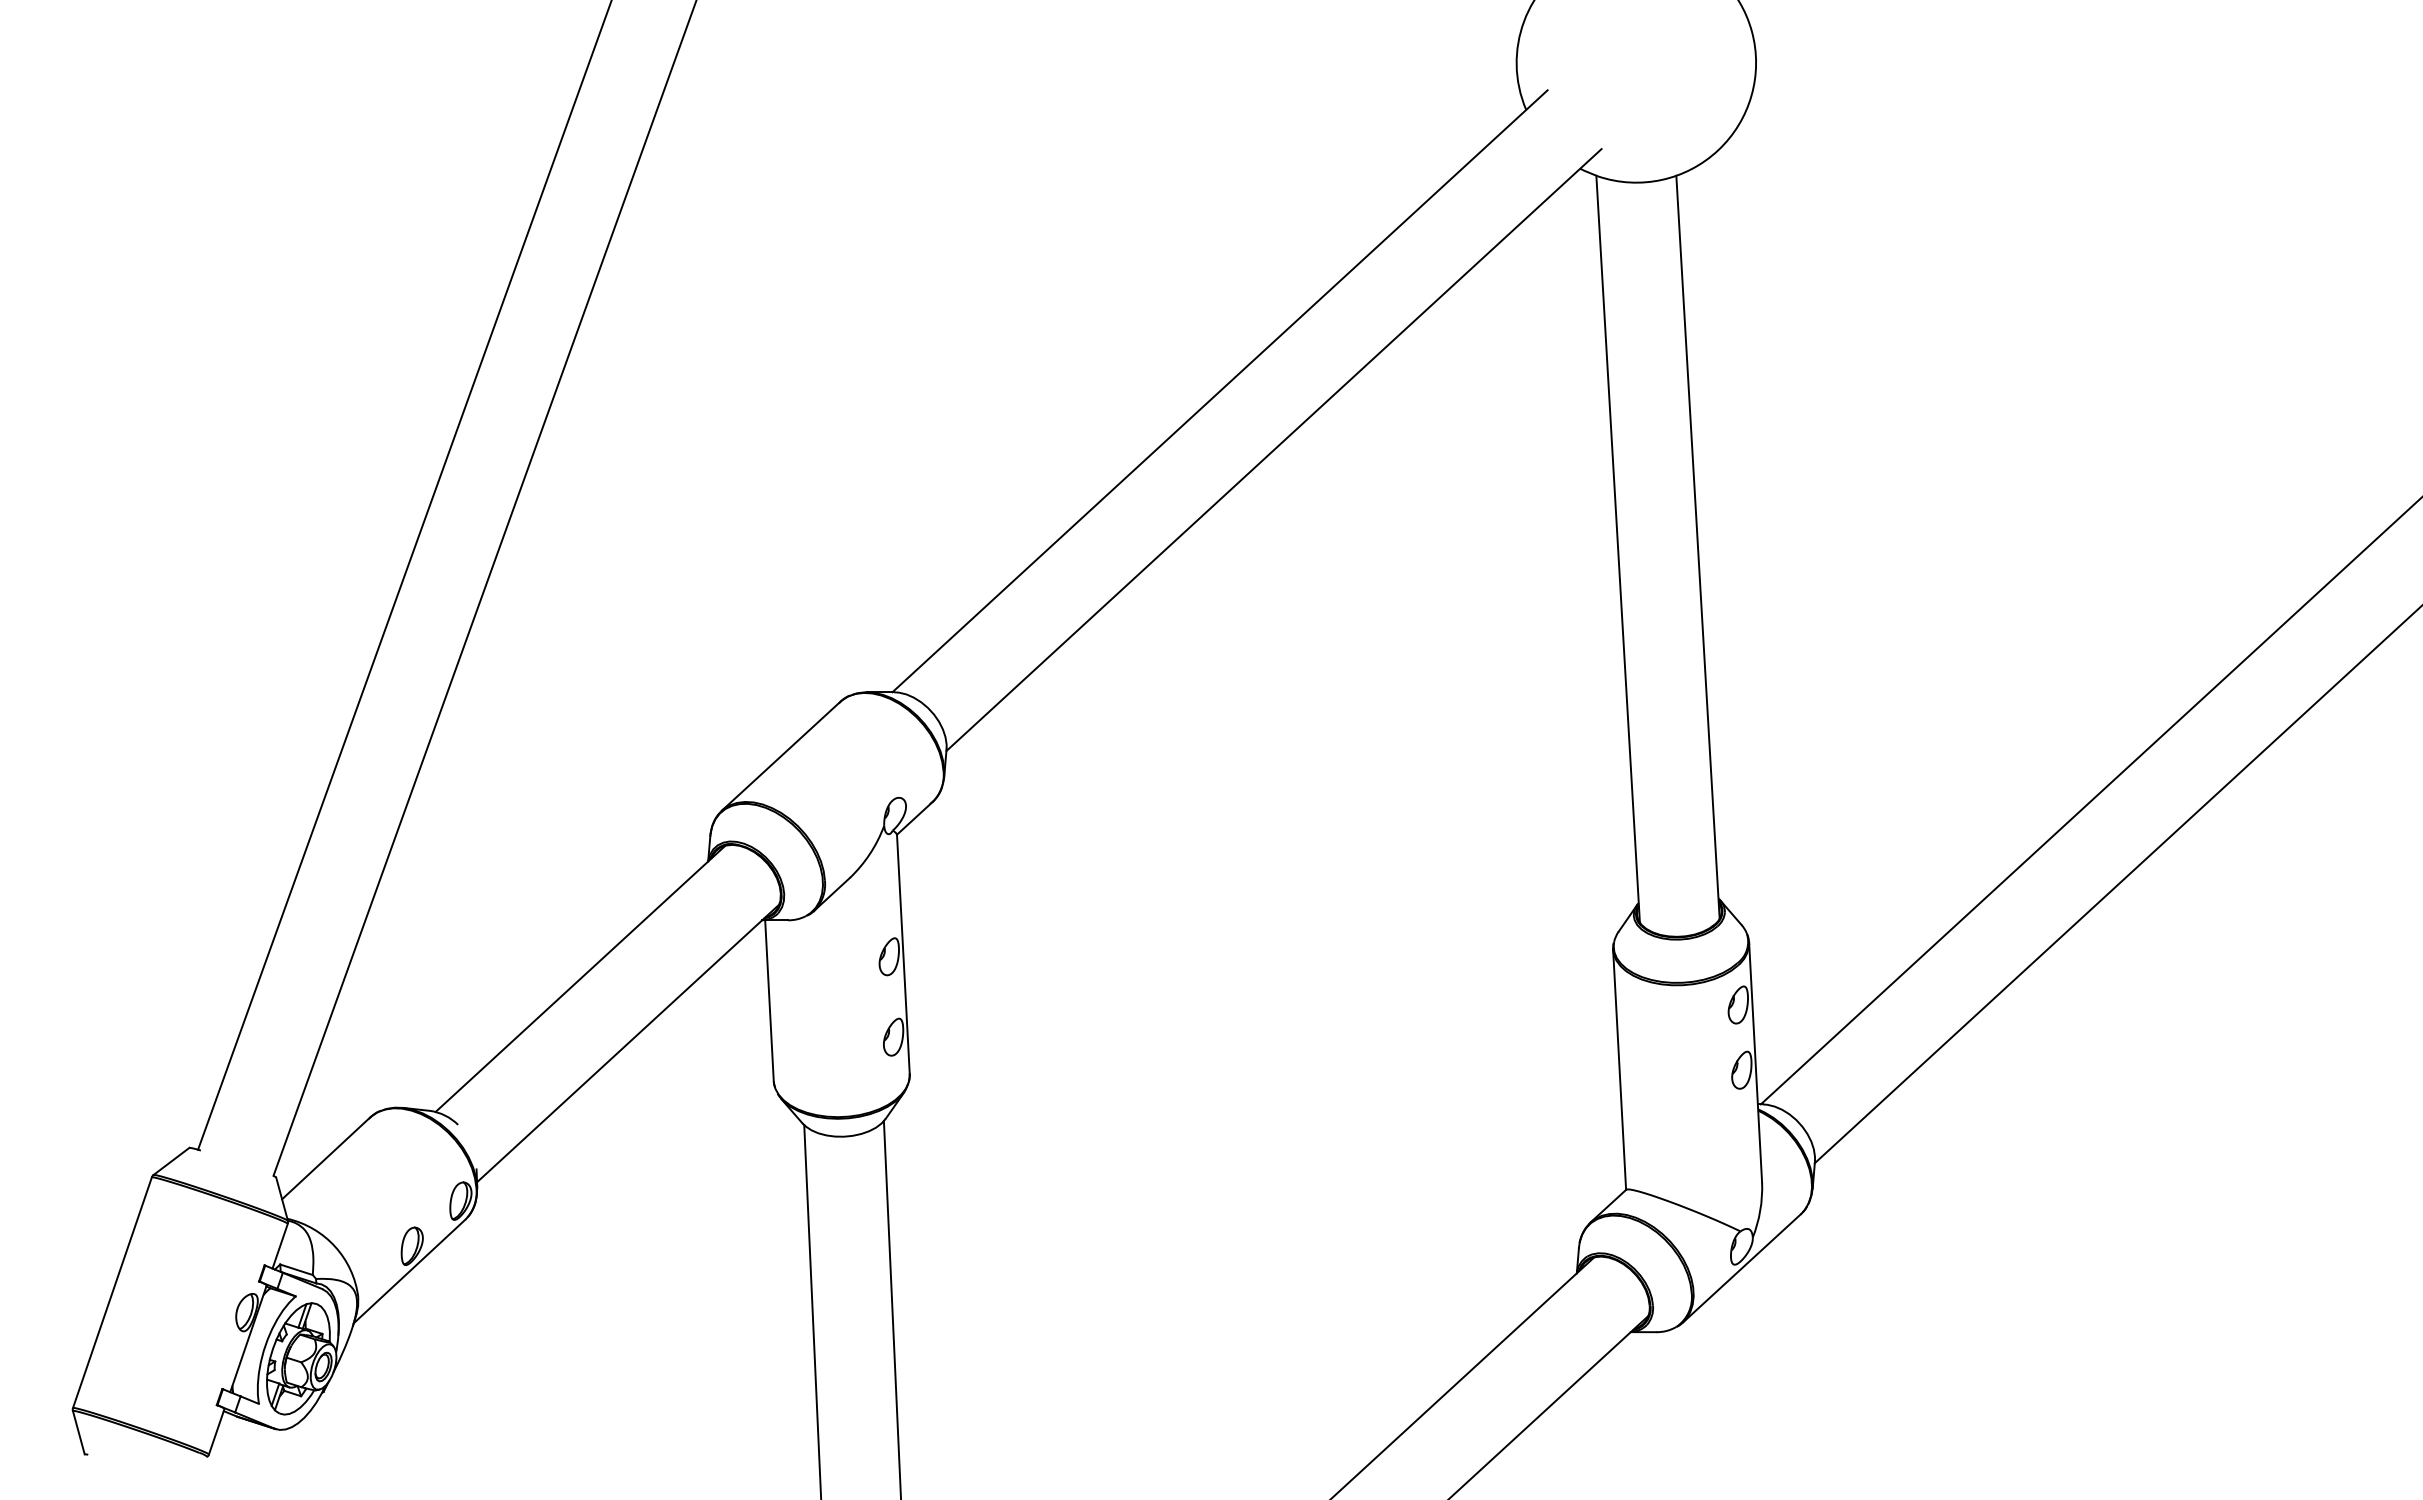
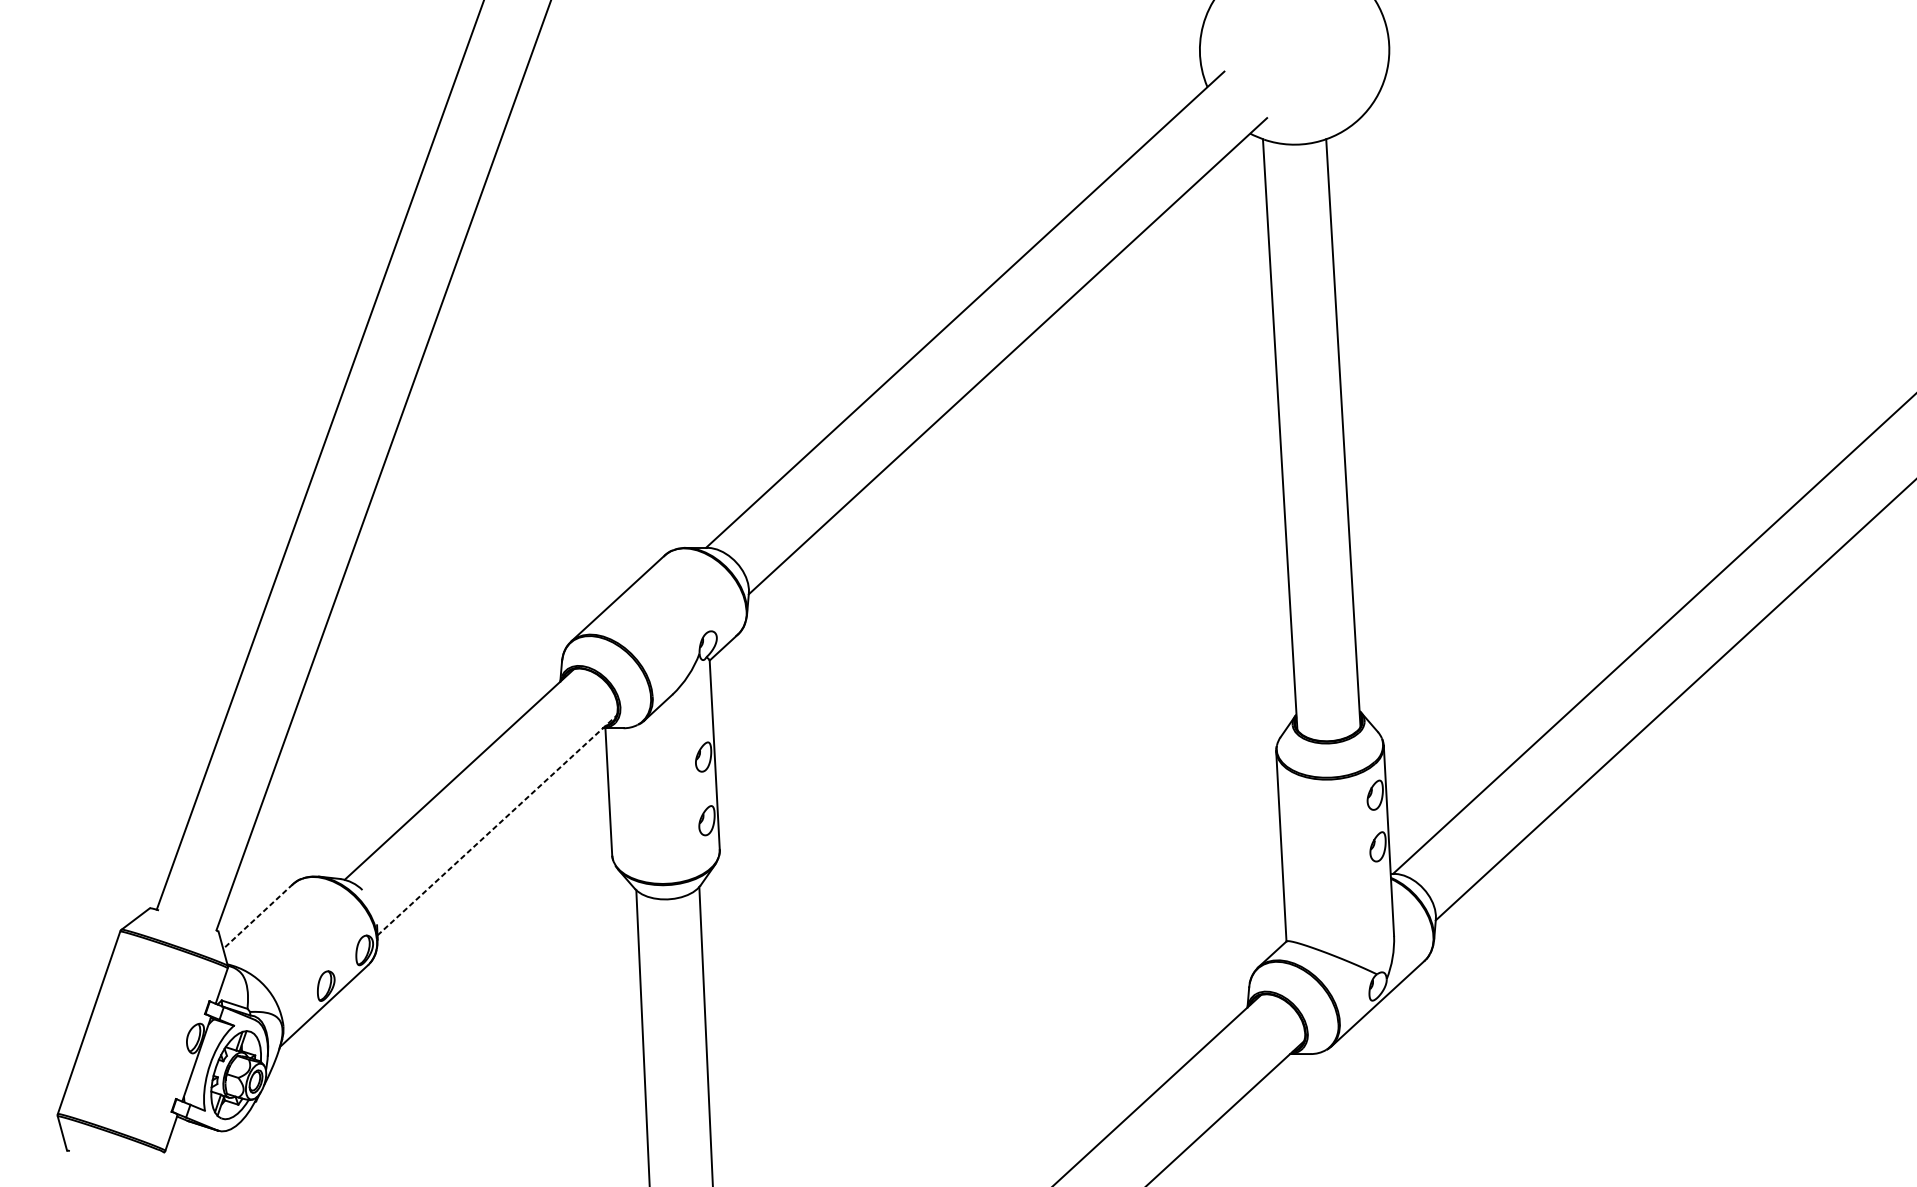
line: (628, 1043) -> (497, 825), solid -> dashed
line: (325, 1158) -> (257, 916), solid -> dashed

